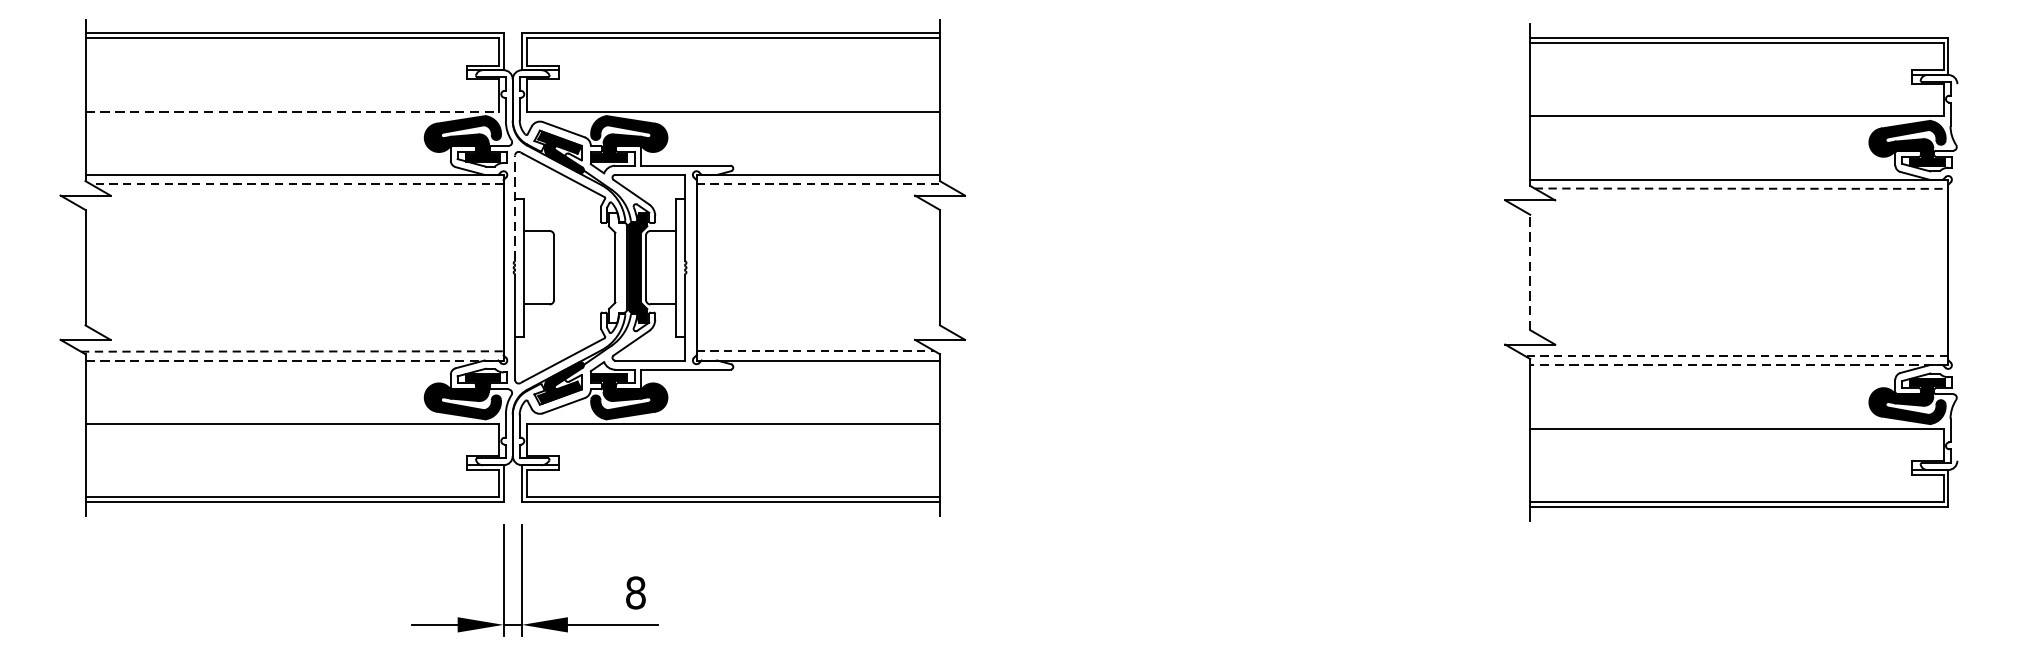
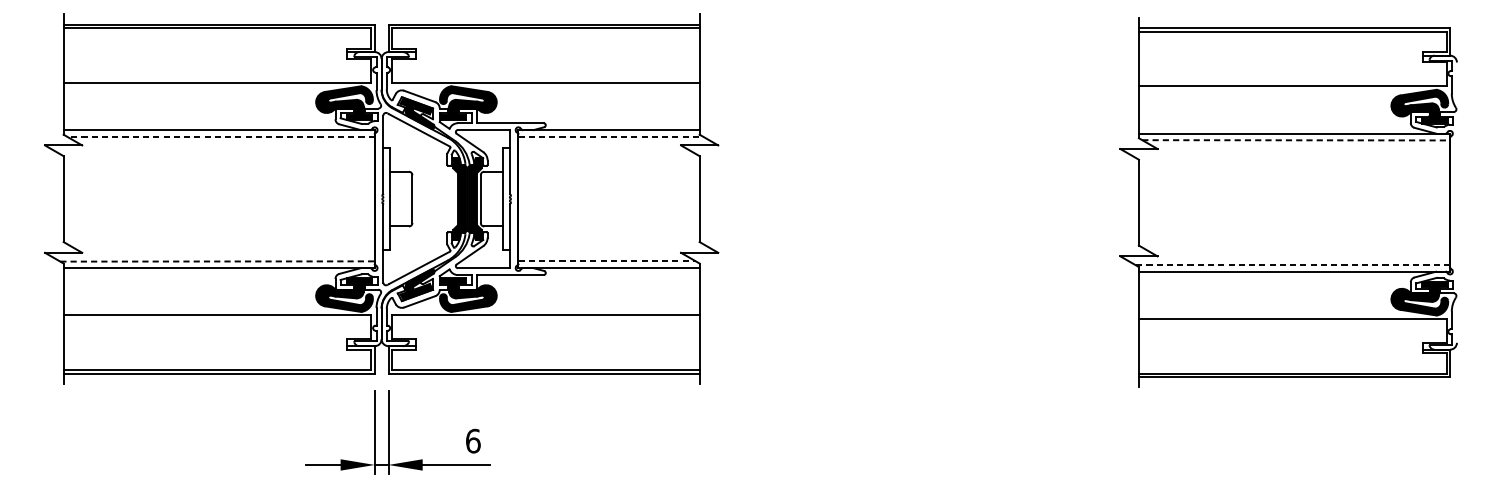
line: (292, 111) -> (217, 82), dashed -> solid
line: (515, 207) -> (383, 154), dashed -> solid
fill: (617, 268) -> (459, 199), added
line: (1529, 272) -> (1138, 202), dashed -> solid
line: (294, 360) -> (219, 268), dashed -> solid
line: (1739, 364) -> (1294, 271), dashed -> solid
text: (636, 591) -> (473, 440), 8 -> 6

